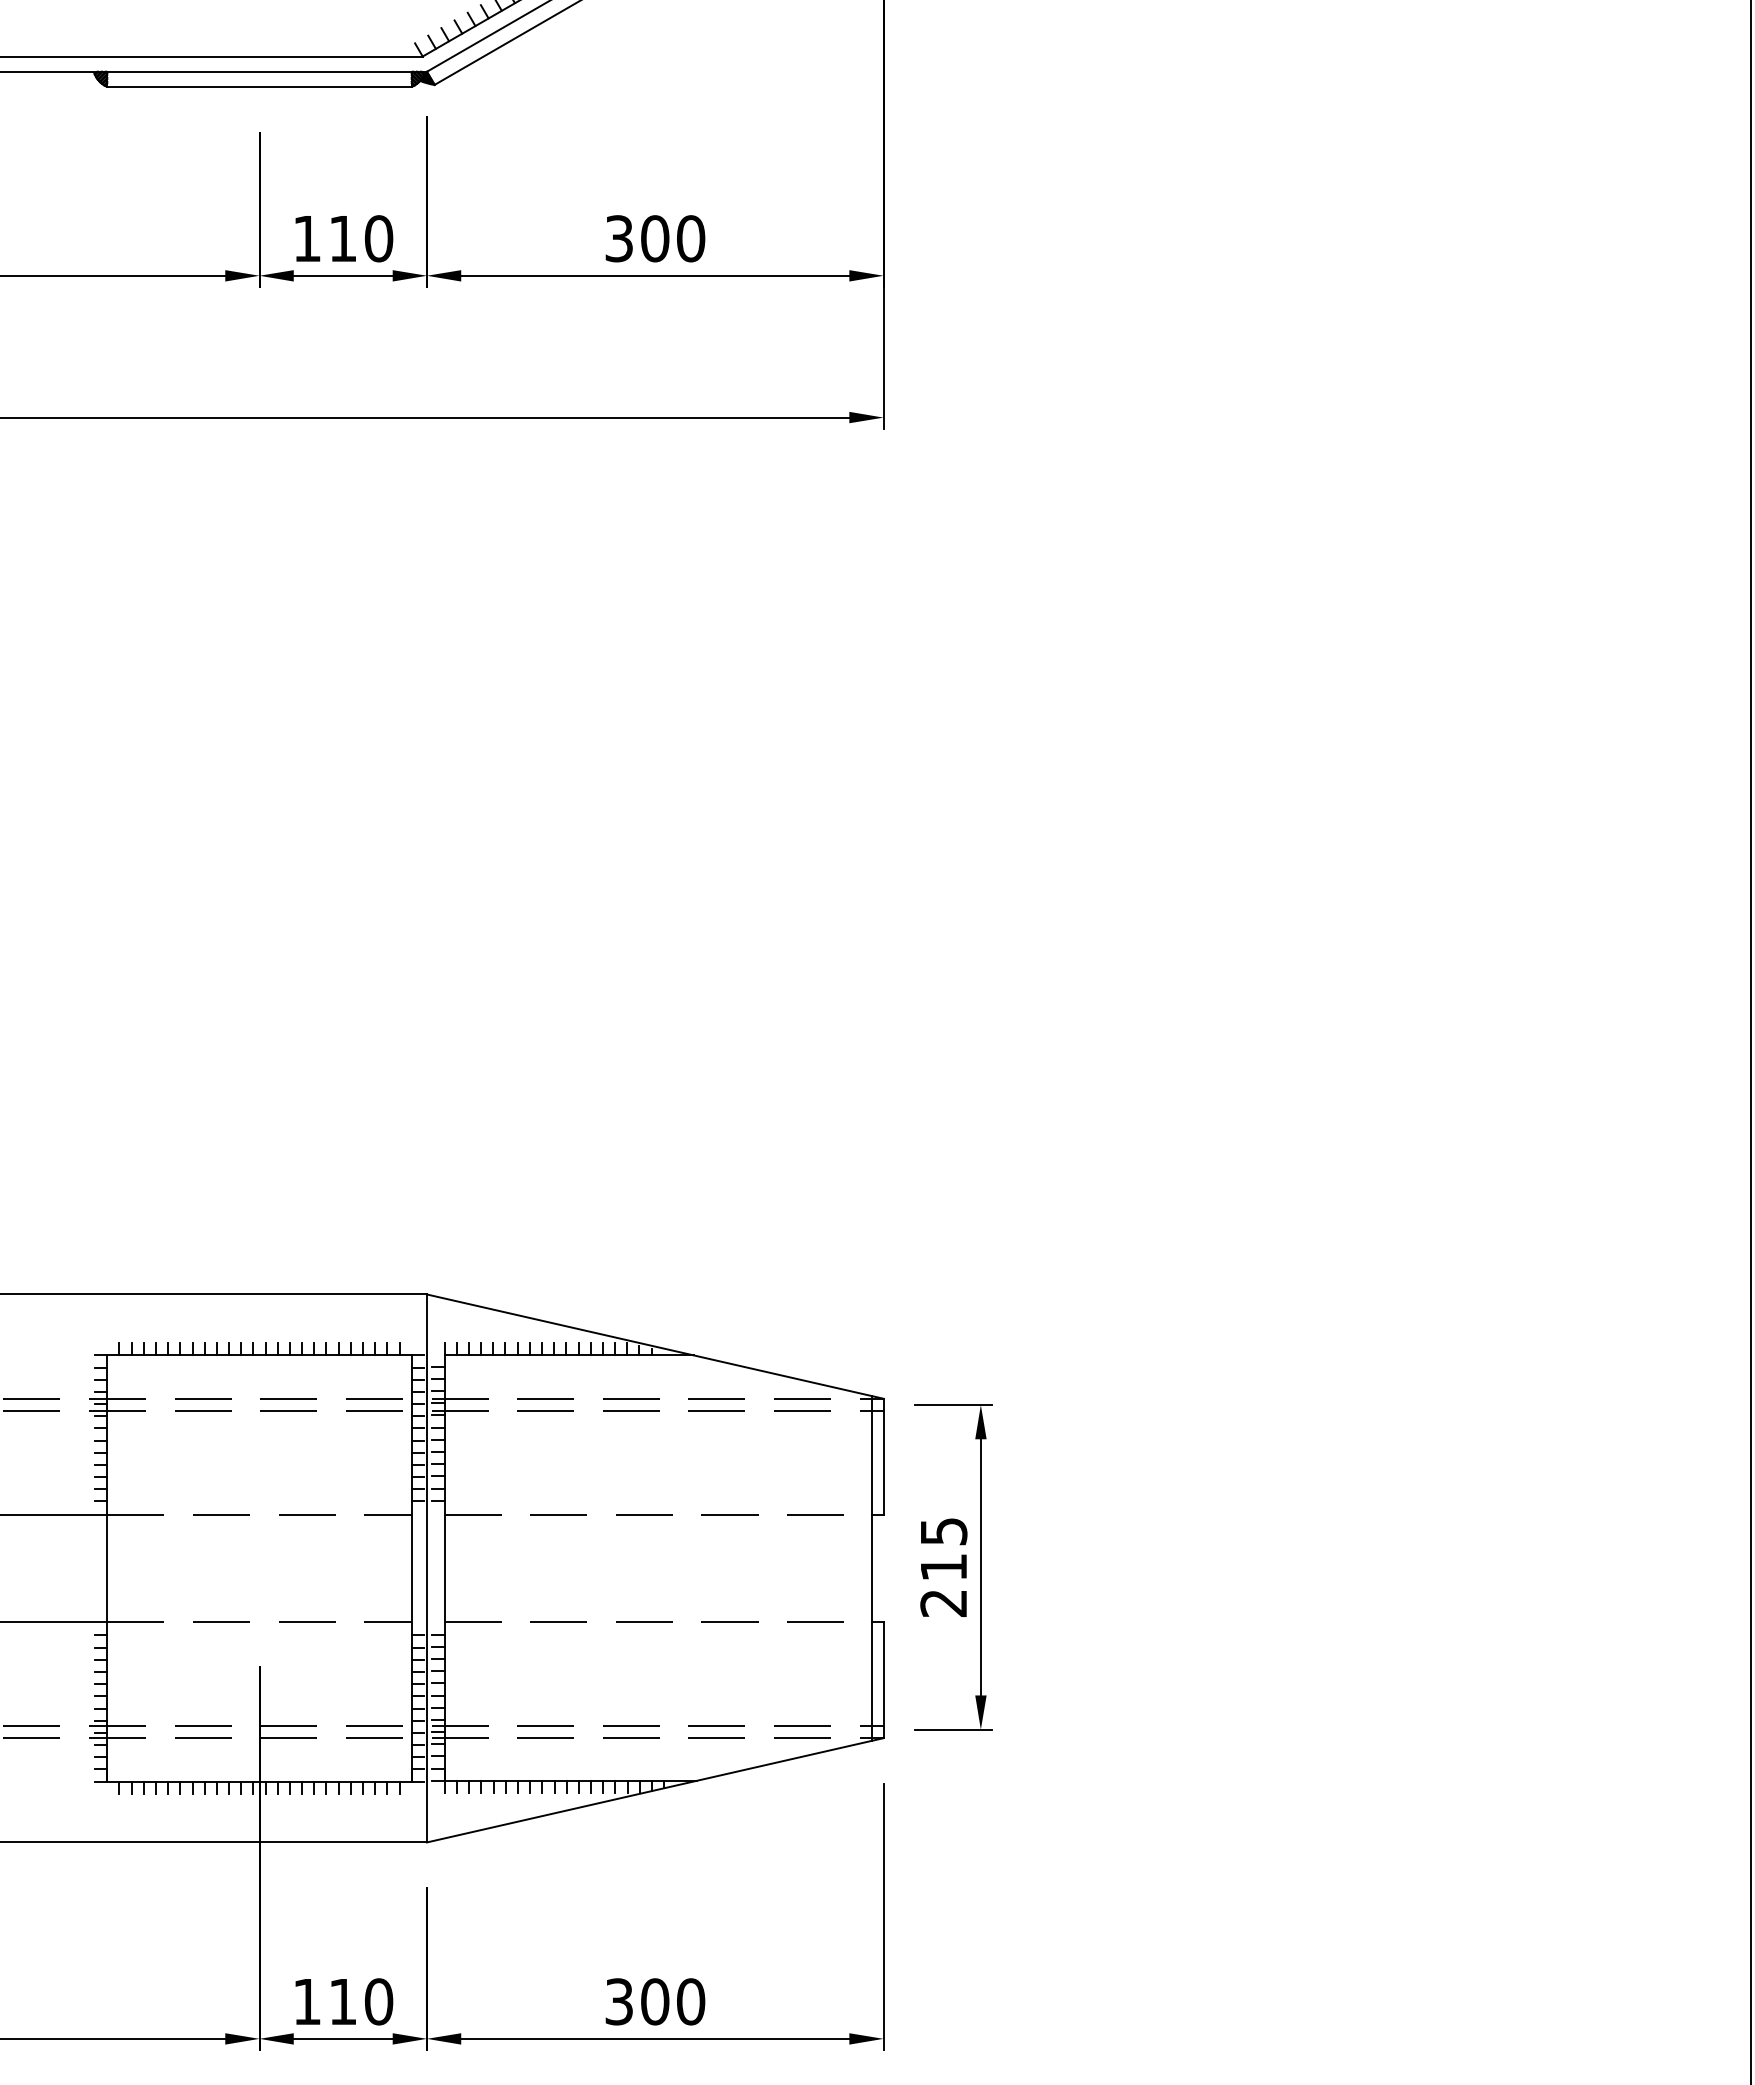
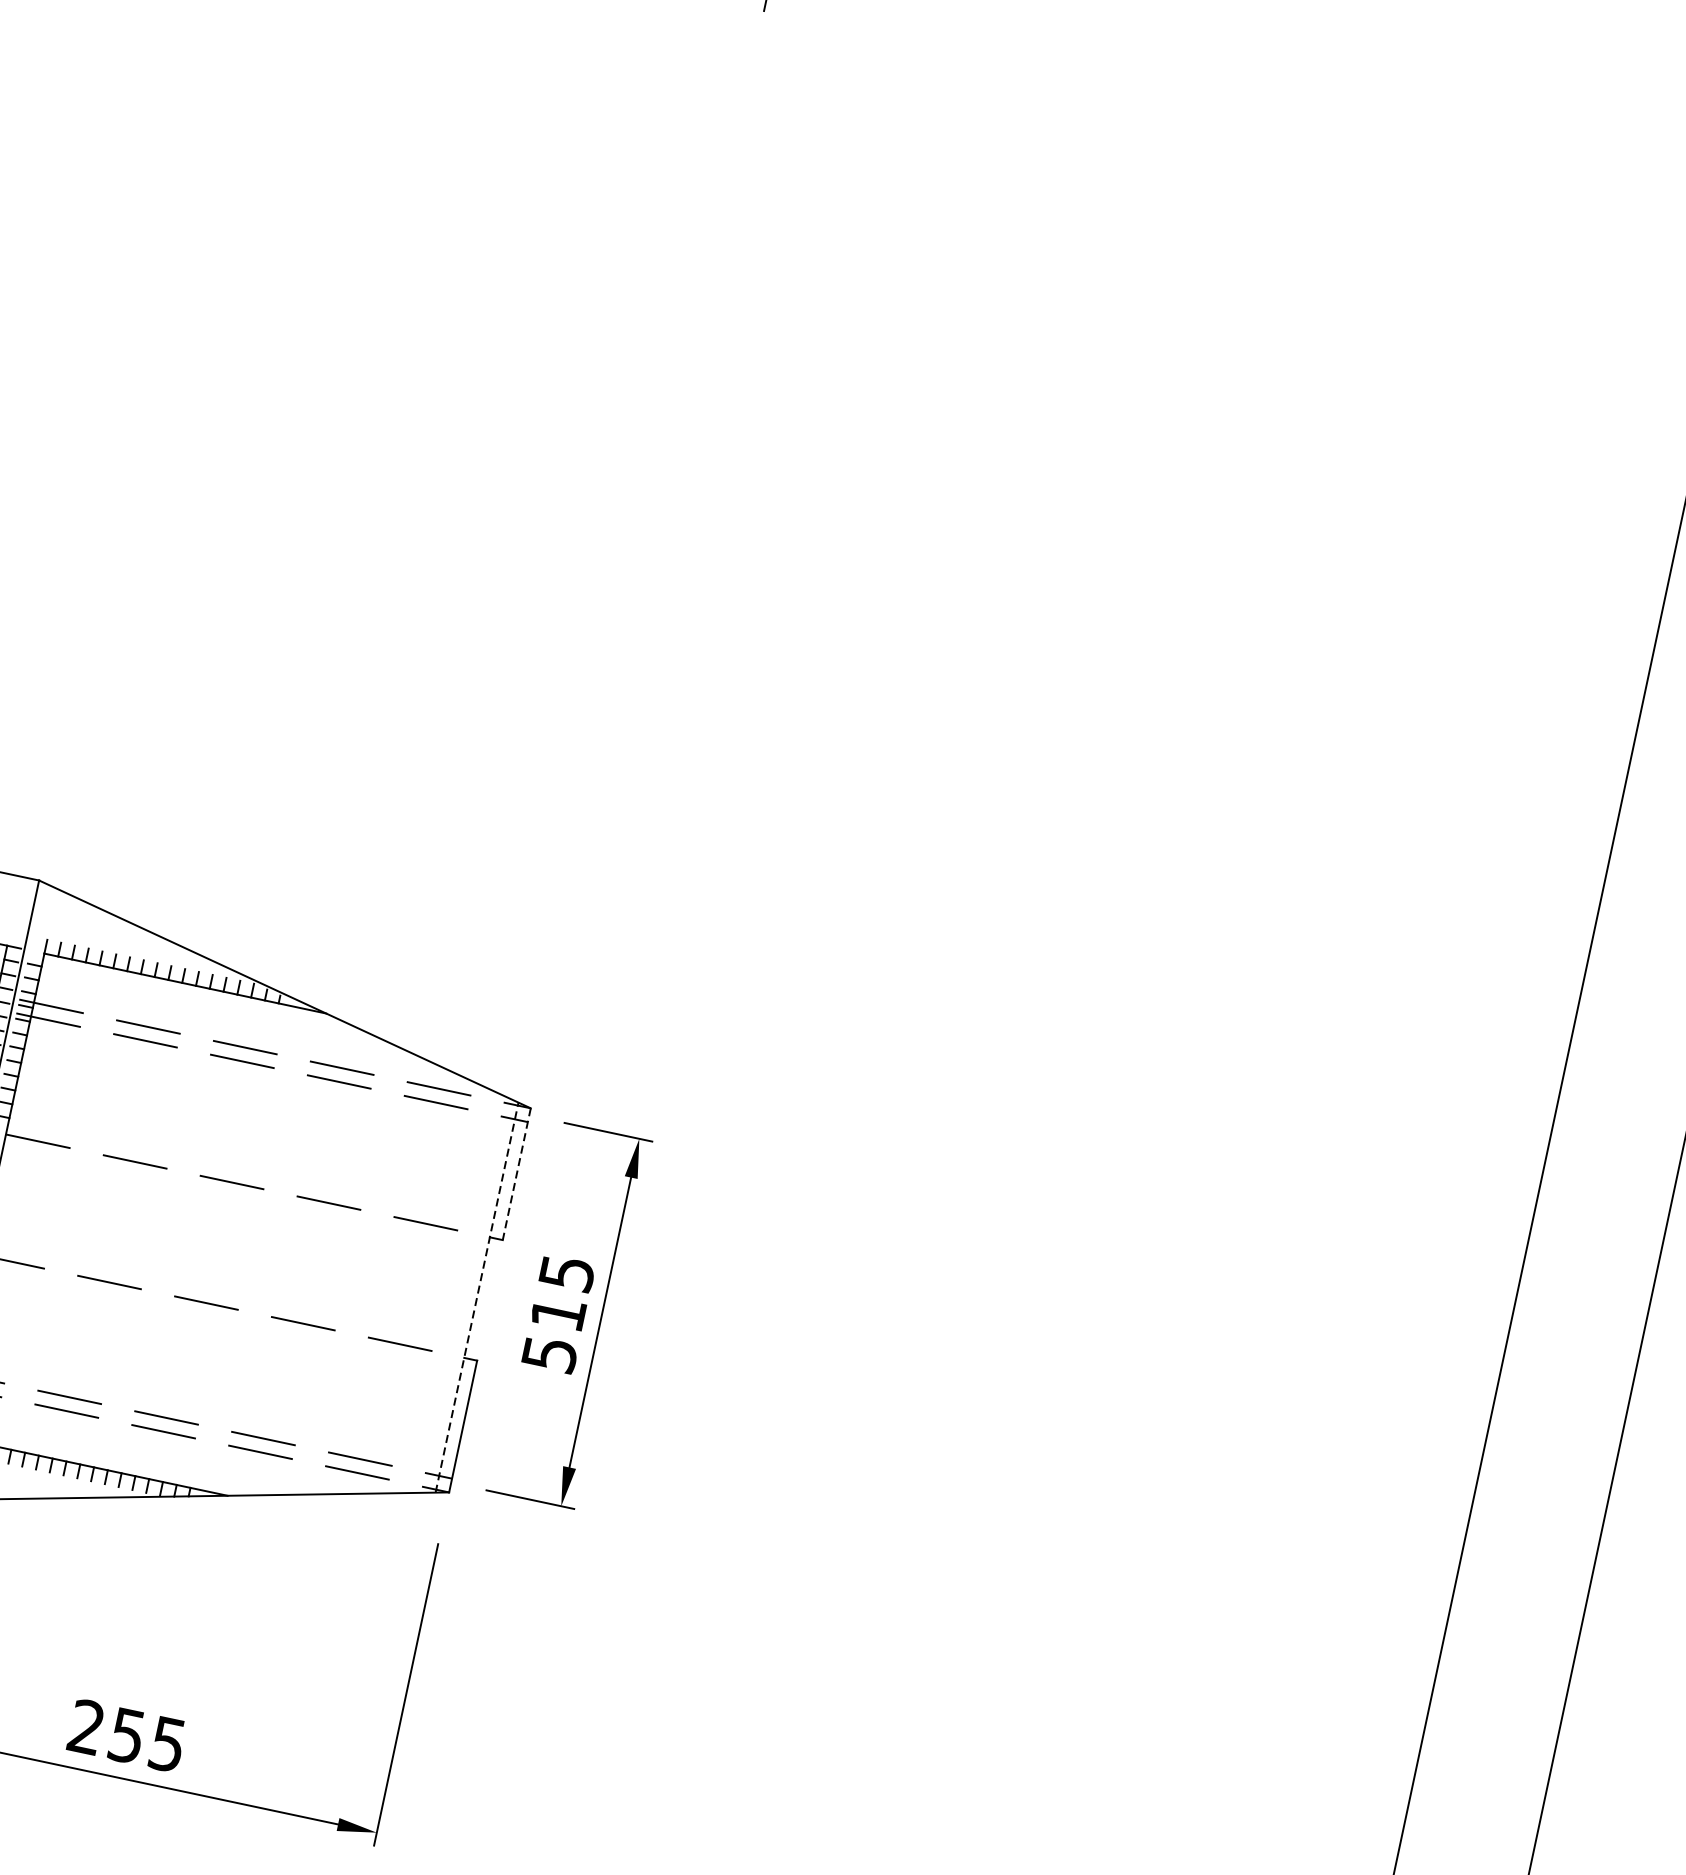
line: (883, 1457) -> (516, 1174), solid -> dashed
line: (872, 1567) -> (477, 1296), solid -> dashed
text: (943, 1603) -> (549, 1354), 215 -> 515
text: (655, 2001) -> (127, 1735), 300 -> 255

